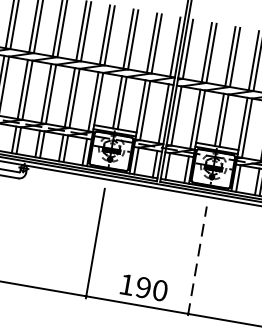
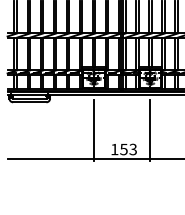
line: (197, 259) -> (150, 129), dashed -> solid
text: (151, 289) -> (128, 149), 190 -> 153

